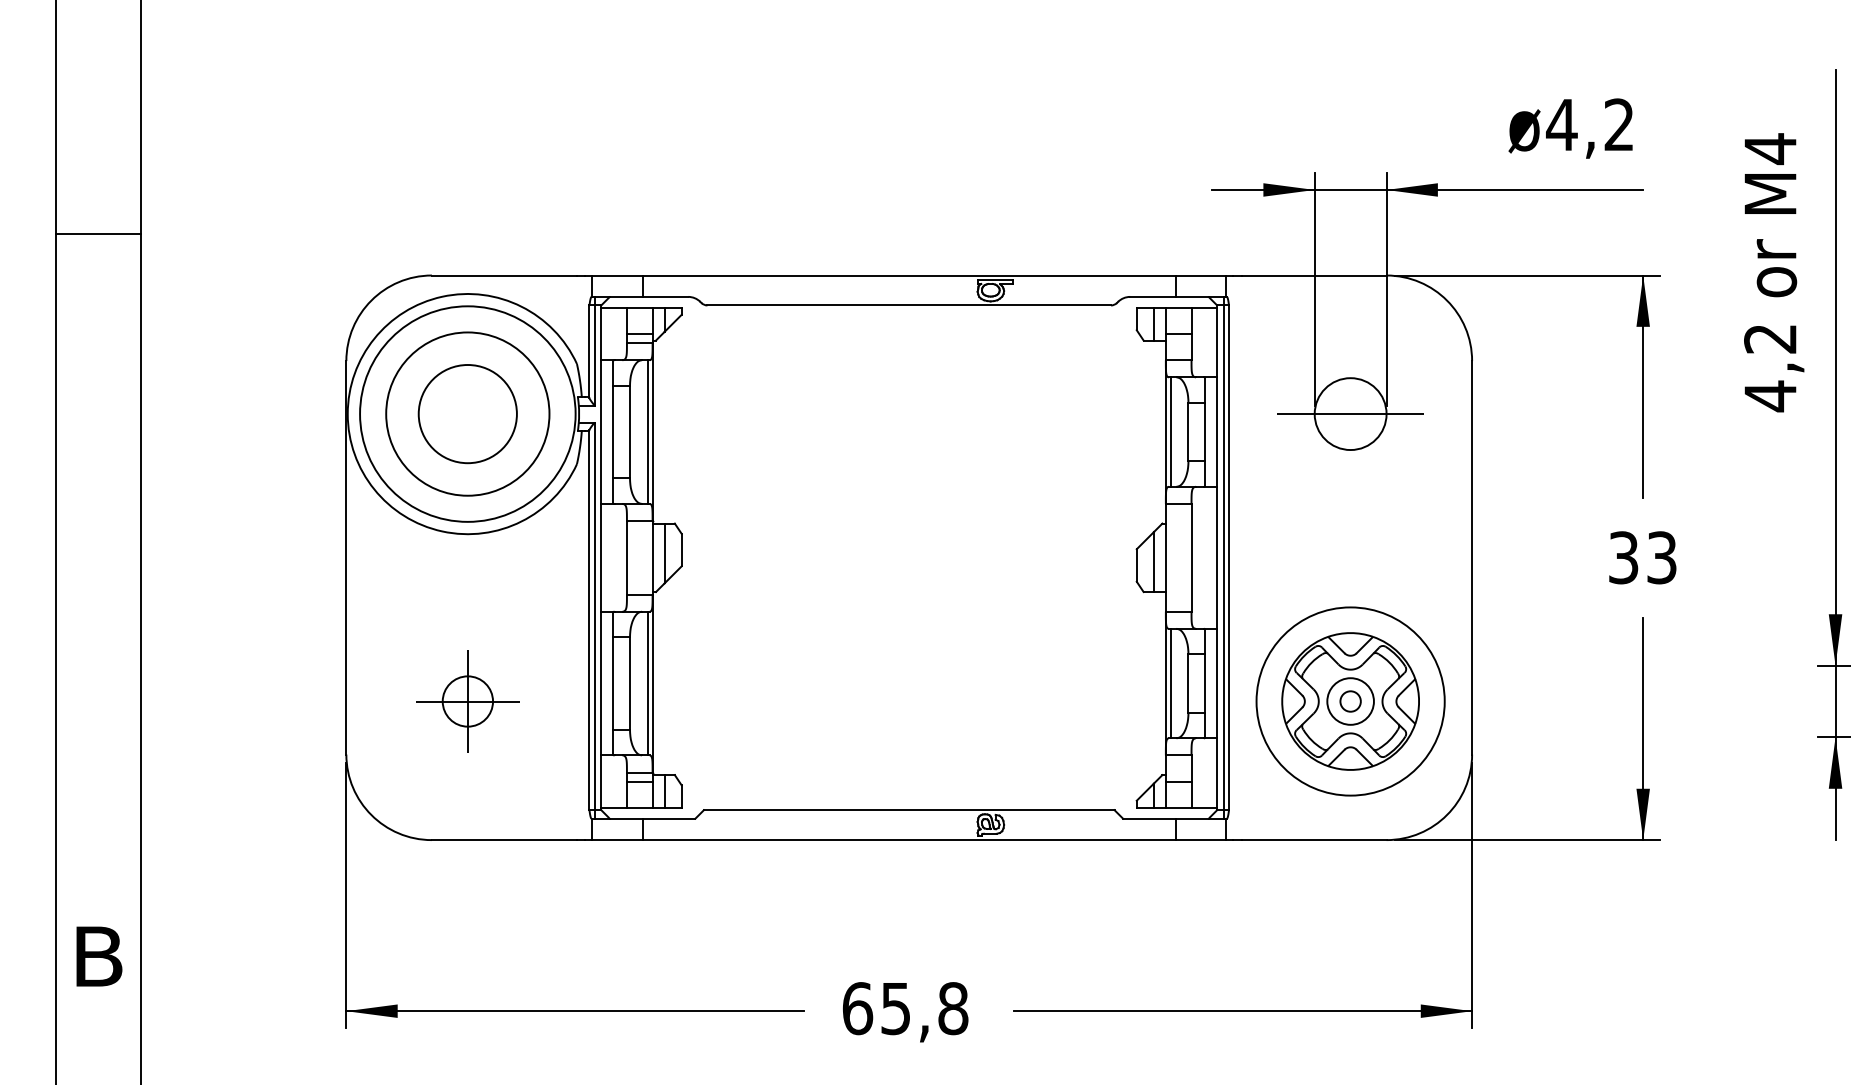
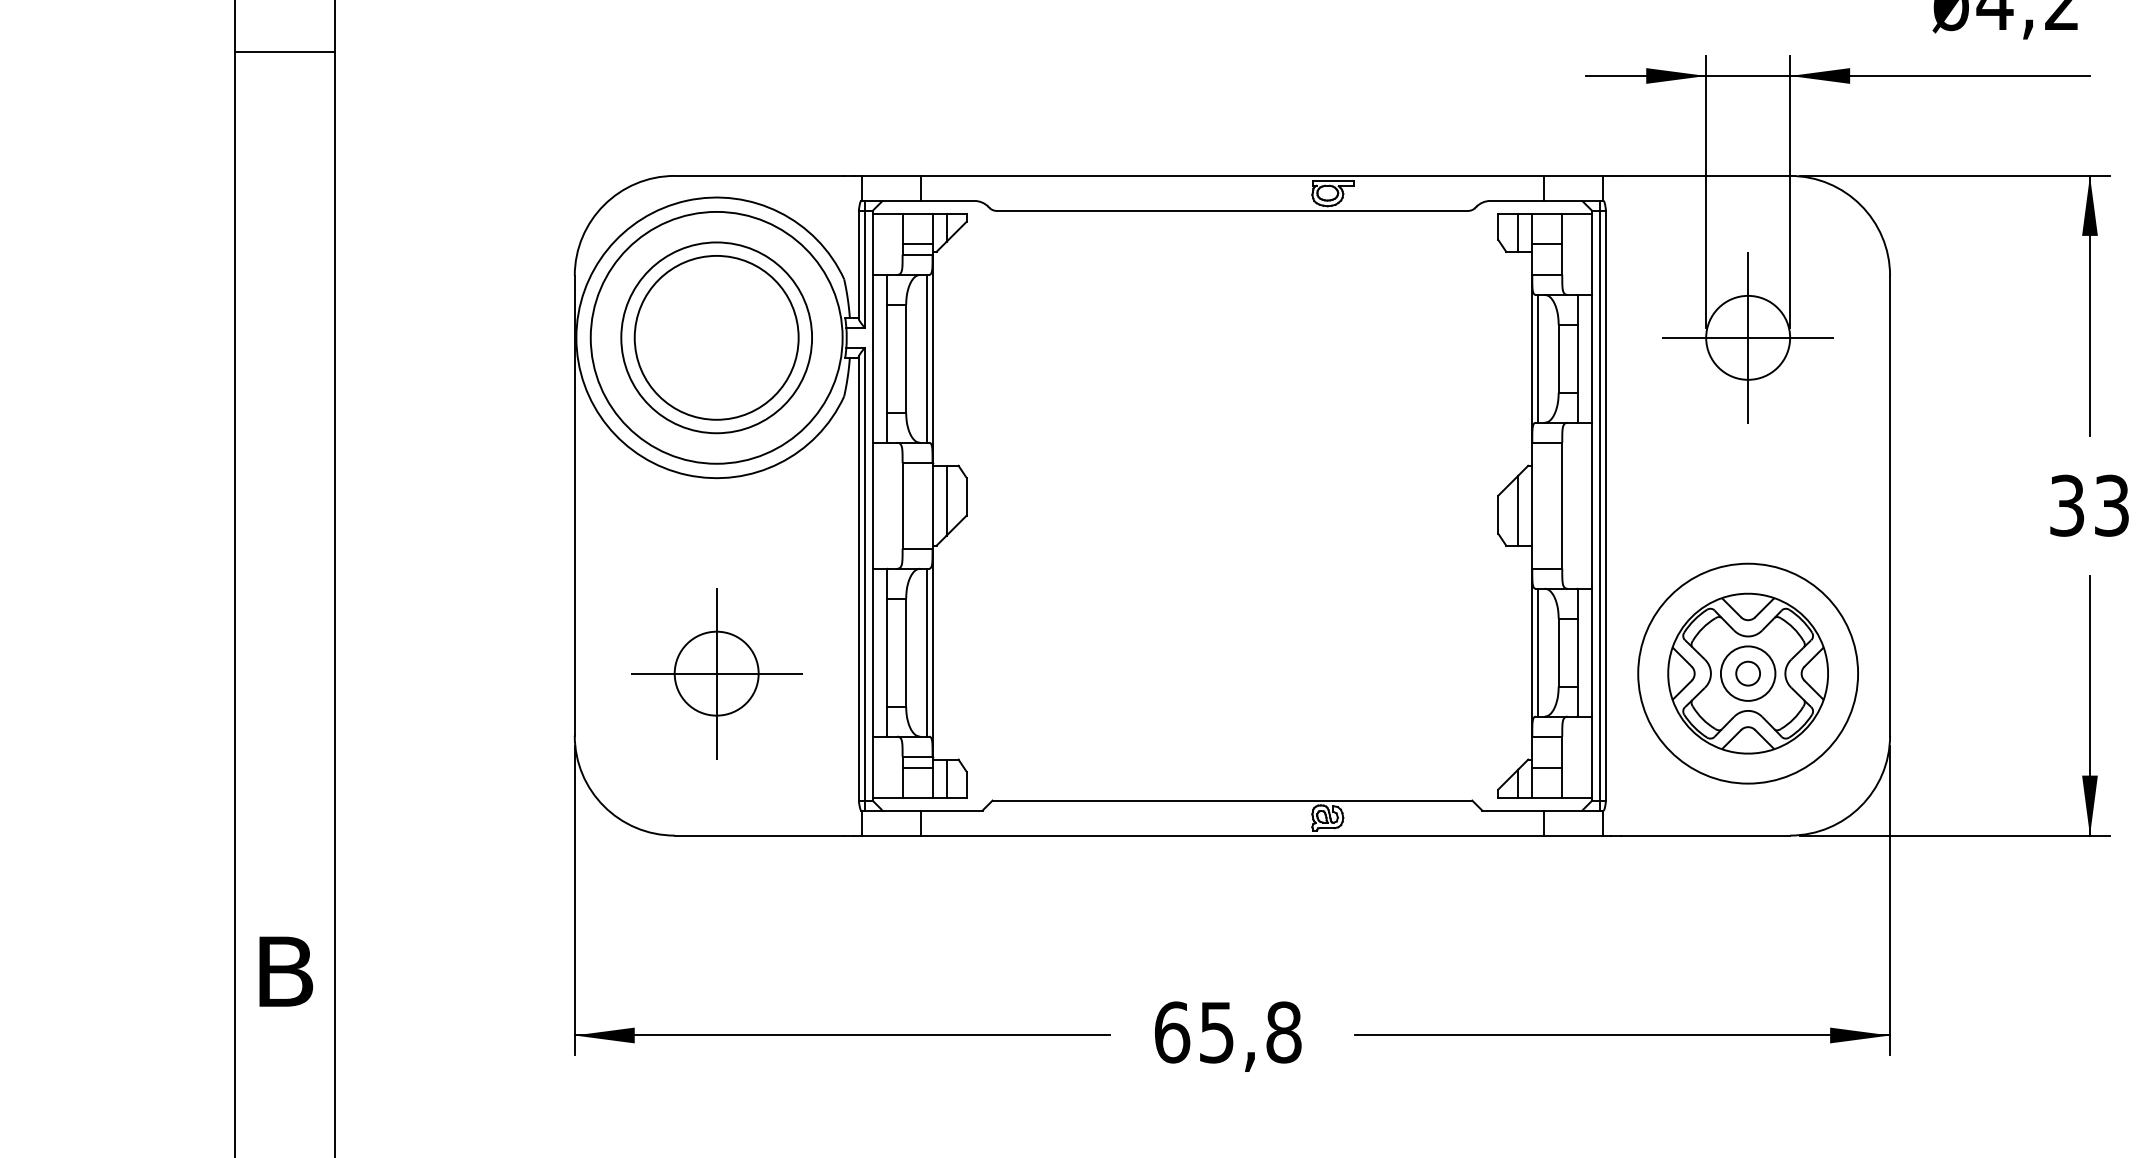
line: (98, 233) -> (285, 52), moved
circle: (467, 413) -> (716, 337), size x1.43
line: (1350, 413) -> (1747, 337), added
part: (467, 701) -> (716, 673), size x1.43

